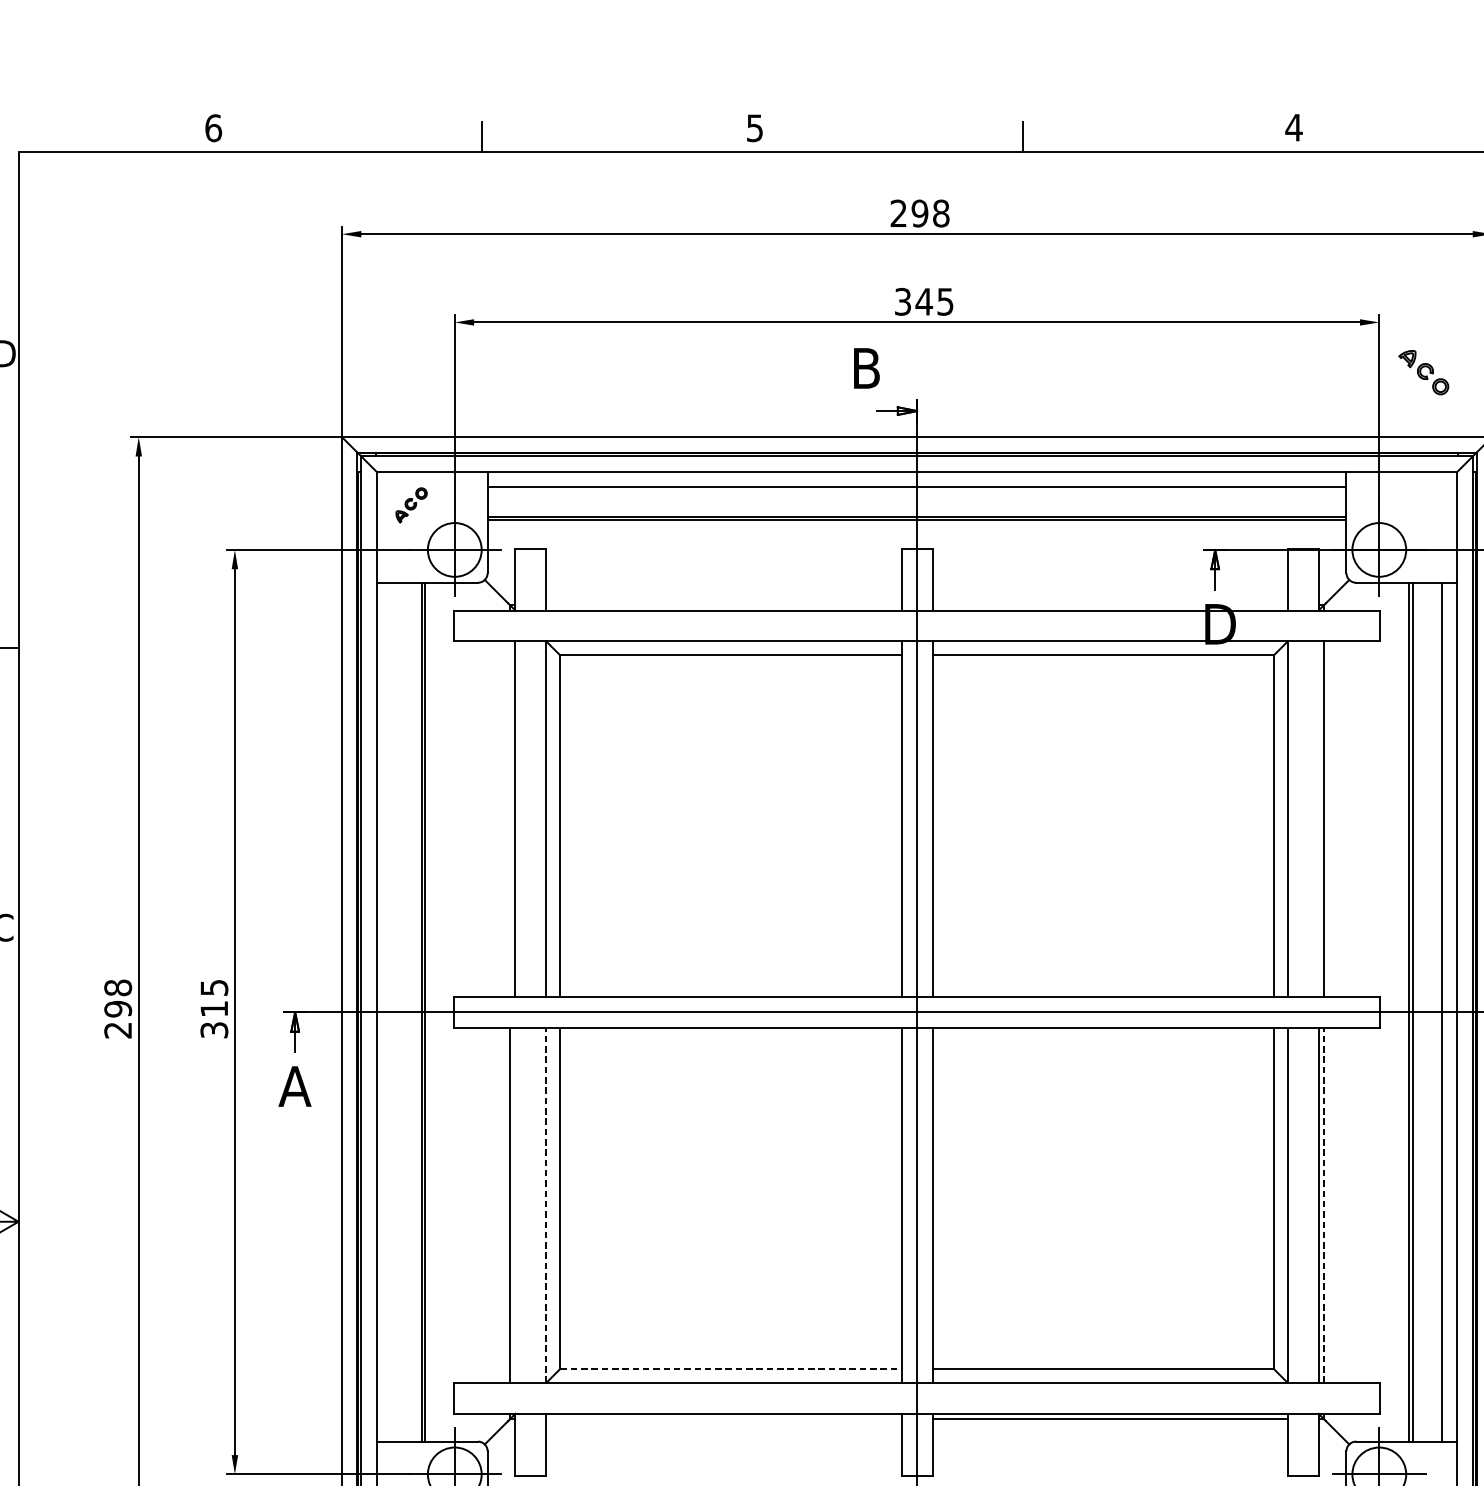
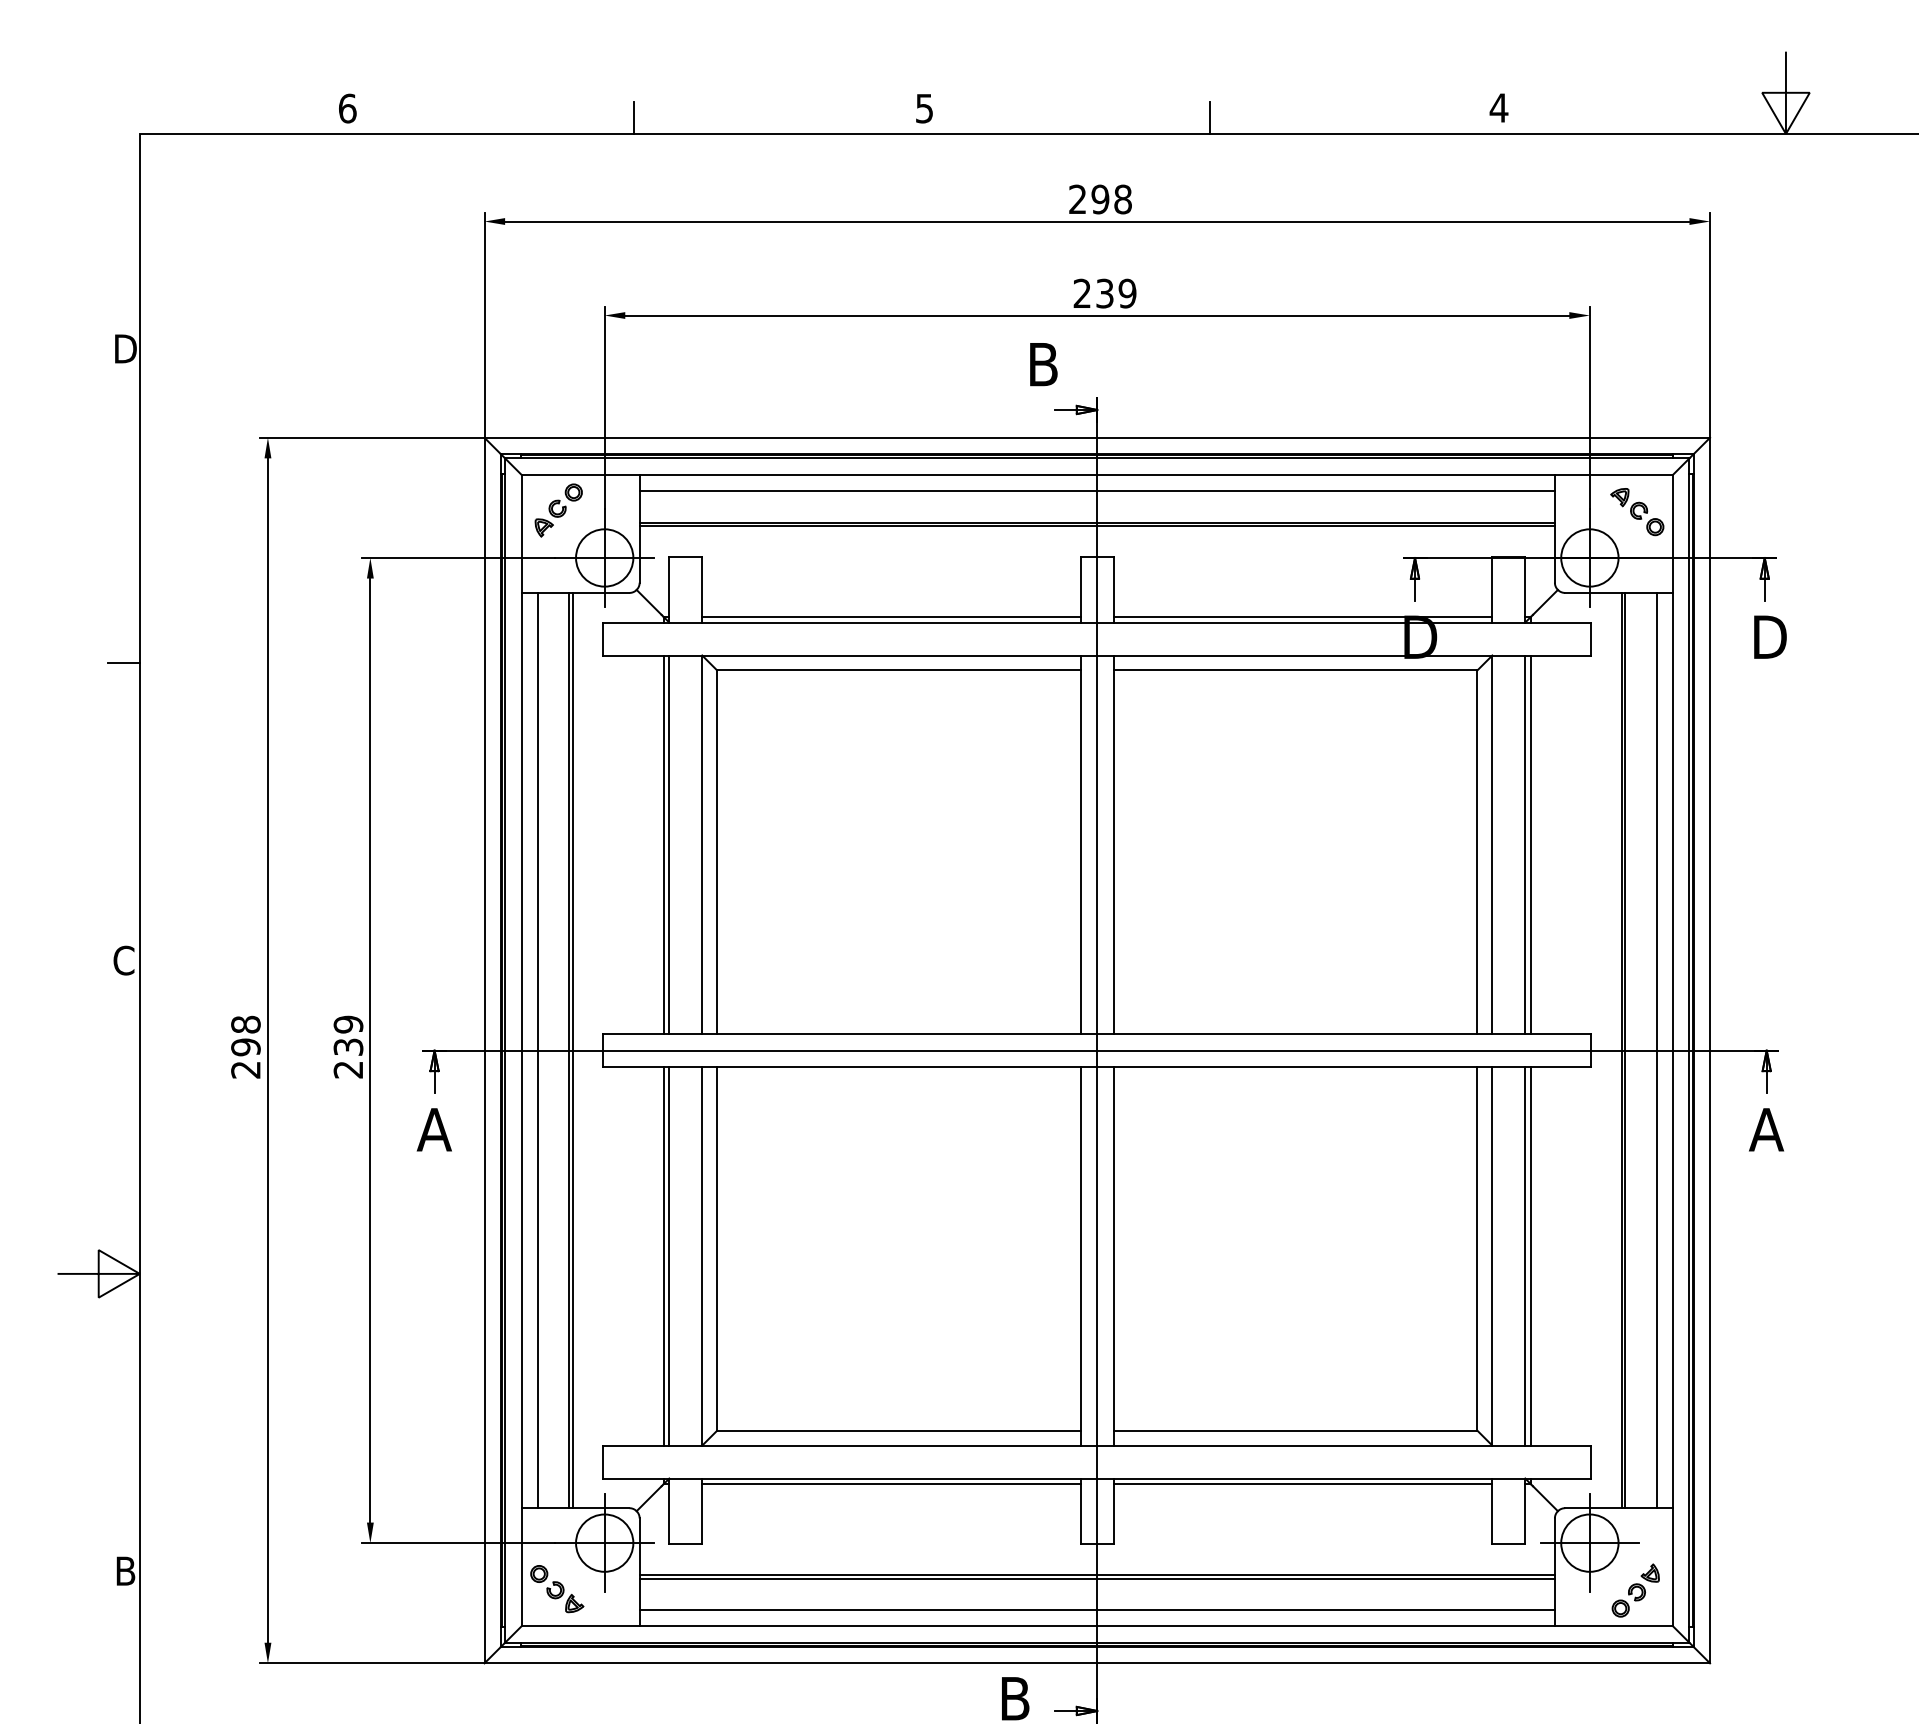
text: (923, 301) -> (1104, 293), 345 -> 239
part: (1423, 373) -> (1637, 512), moved
part: (411, 505) -> (558, 510), size x1.43
line: (723, 604) -> (891, 616), added
line: (1109, 604) -> (1302, 616), added
line: (509, 818) -> (663, 844), added
line: (1318, 818) -> (1525, 844), added
text: (214, 1008) -> (348, 1046), 315 -> 239
line: (392, 1012) -> (538, 1050), added
line: (546, 1204) -> (702, 1255), dashed -> solid
line: (1323, 1204) -> (1530, 1255), dashed -> solid
line: (515, 1205) -> (669, 1256), added
line: (730, 1368) -> (898, 1430), dashed -> solid
line: (723, 1419) -> (891, 1484), added

